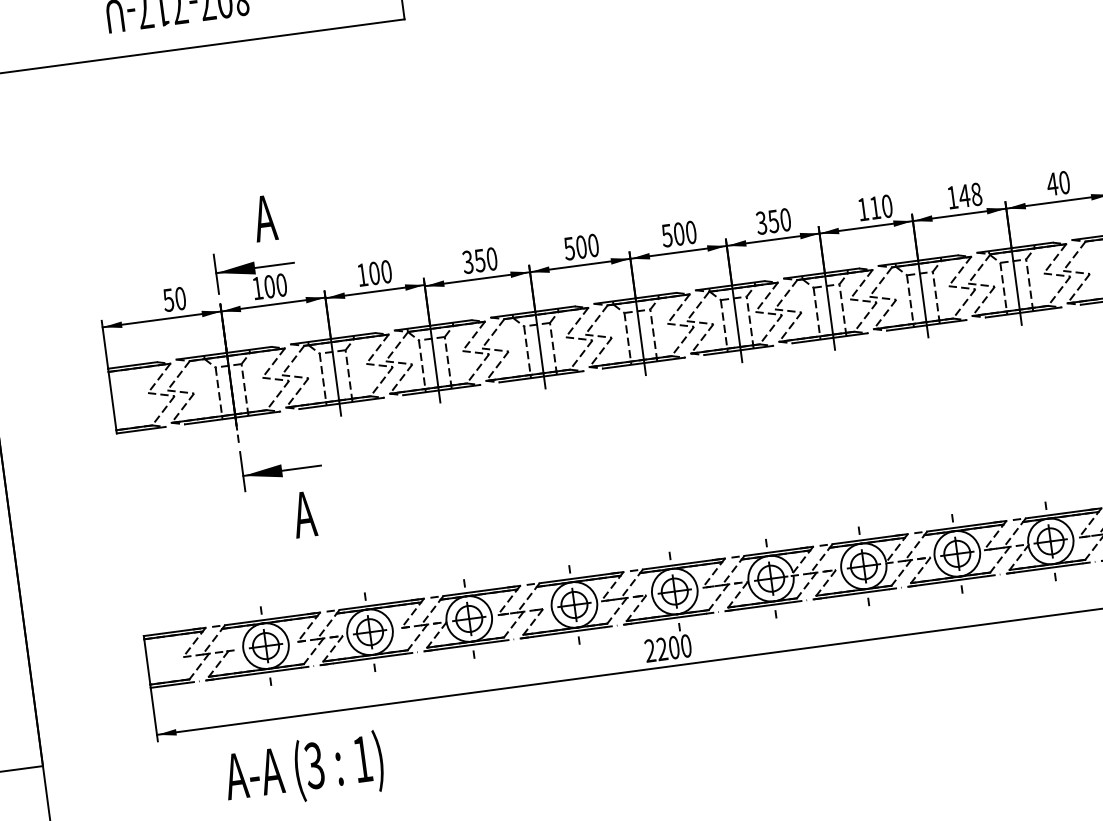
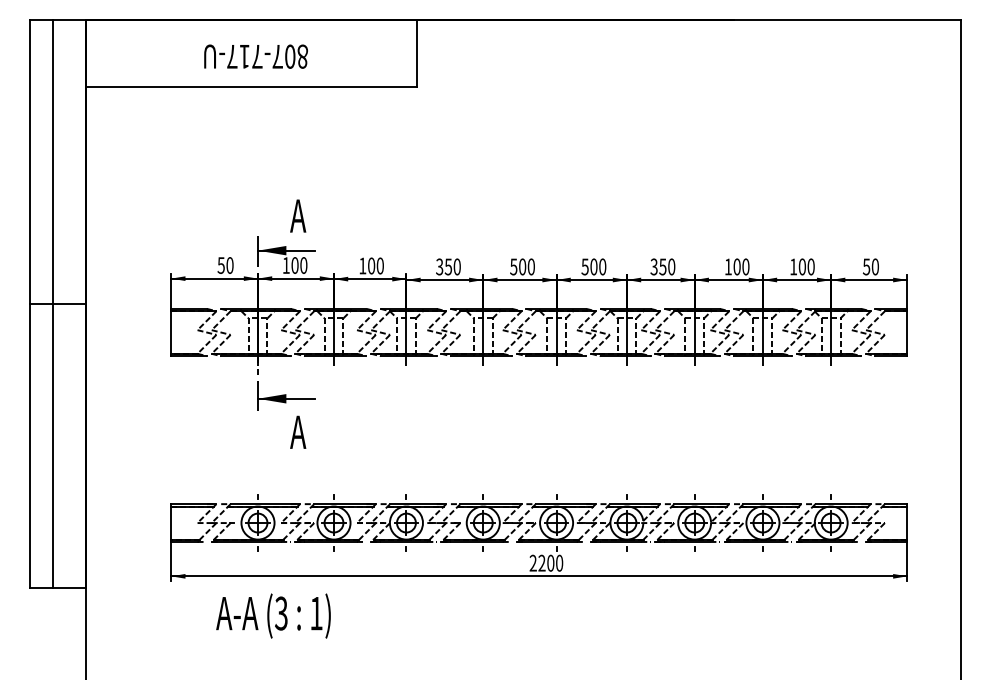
text: (1052, 183) -> (866, 266), 40 -> 50
text: (970, 194) -> (806, 266), 148 -> 100
text: (874, 207) -> (736, 266), 110 -> 100

